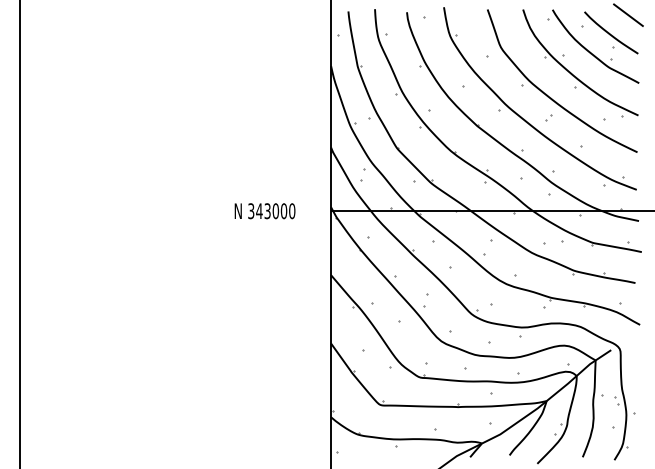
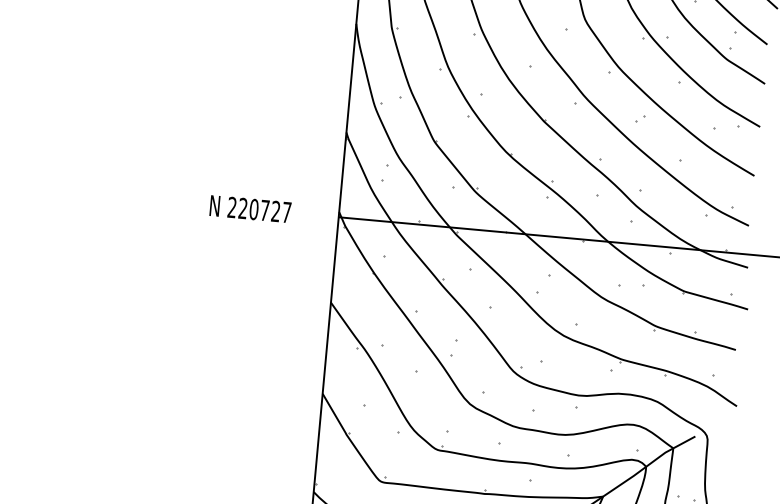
text: (271, 211) -> (259, 210), 343000 -> 220727

